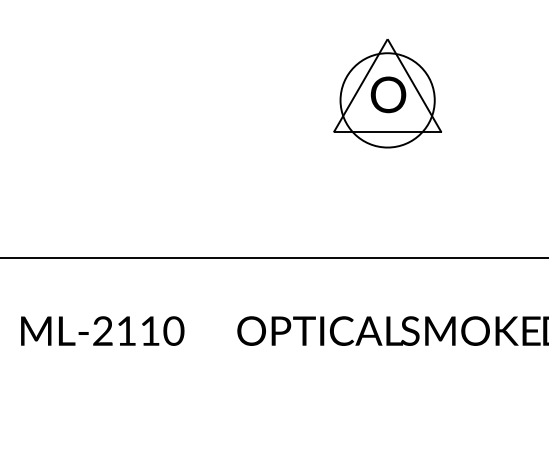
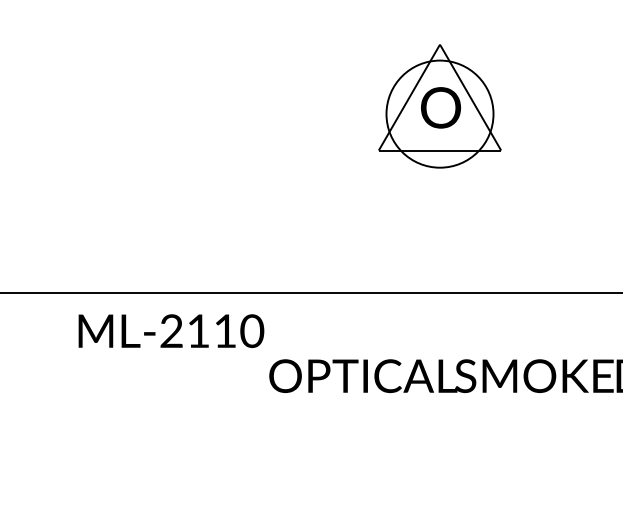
text: (102, 330) -> (171, 330), moved

